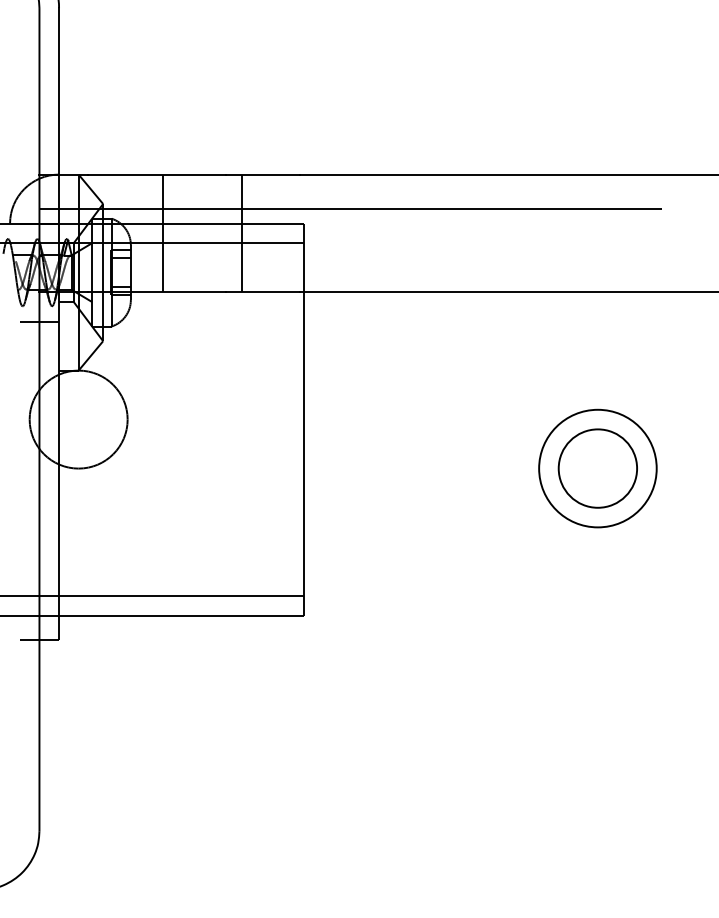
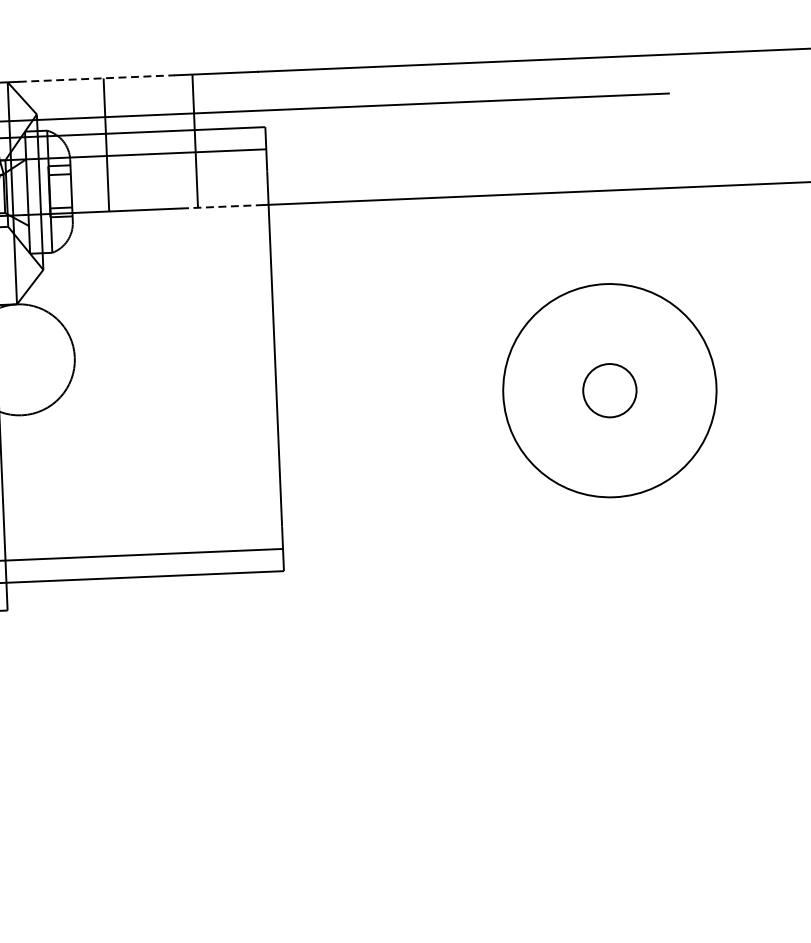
line: (157, 174) -> (97, 78), solid -> dashed
line: (262, 292) -> (221, 207), solid -> dashed
circle: (597, 468) -> (609, 390), size x0.6
circle: (597, 468) -> (609, 390), size x1.6

